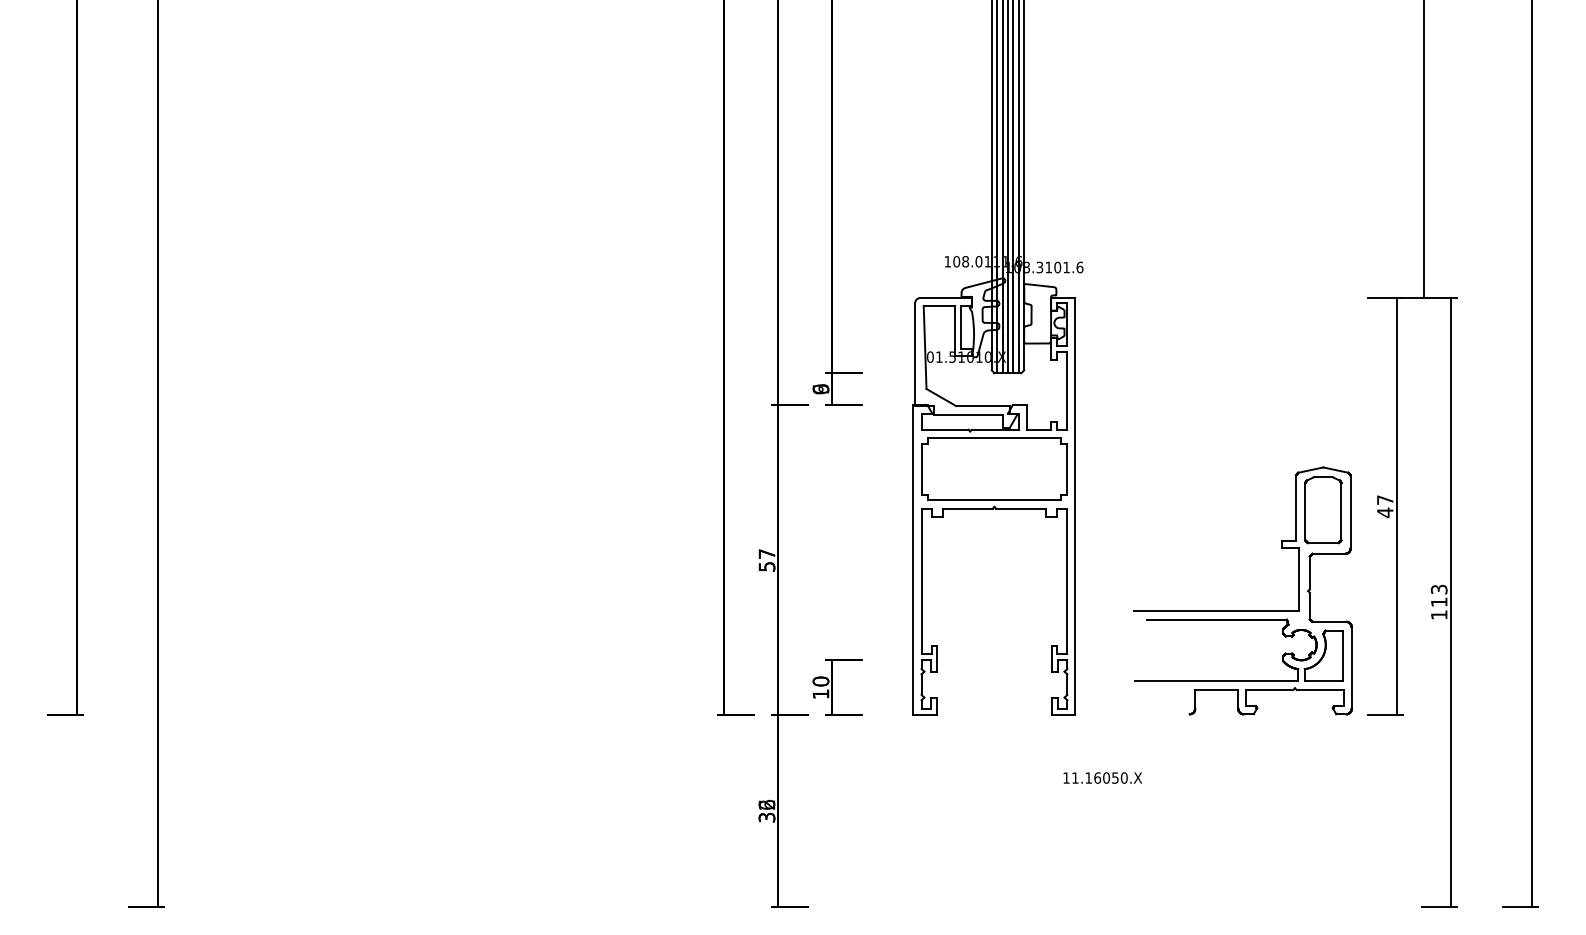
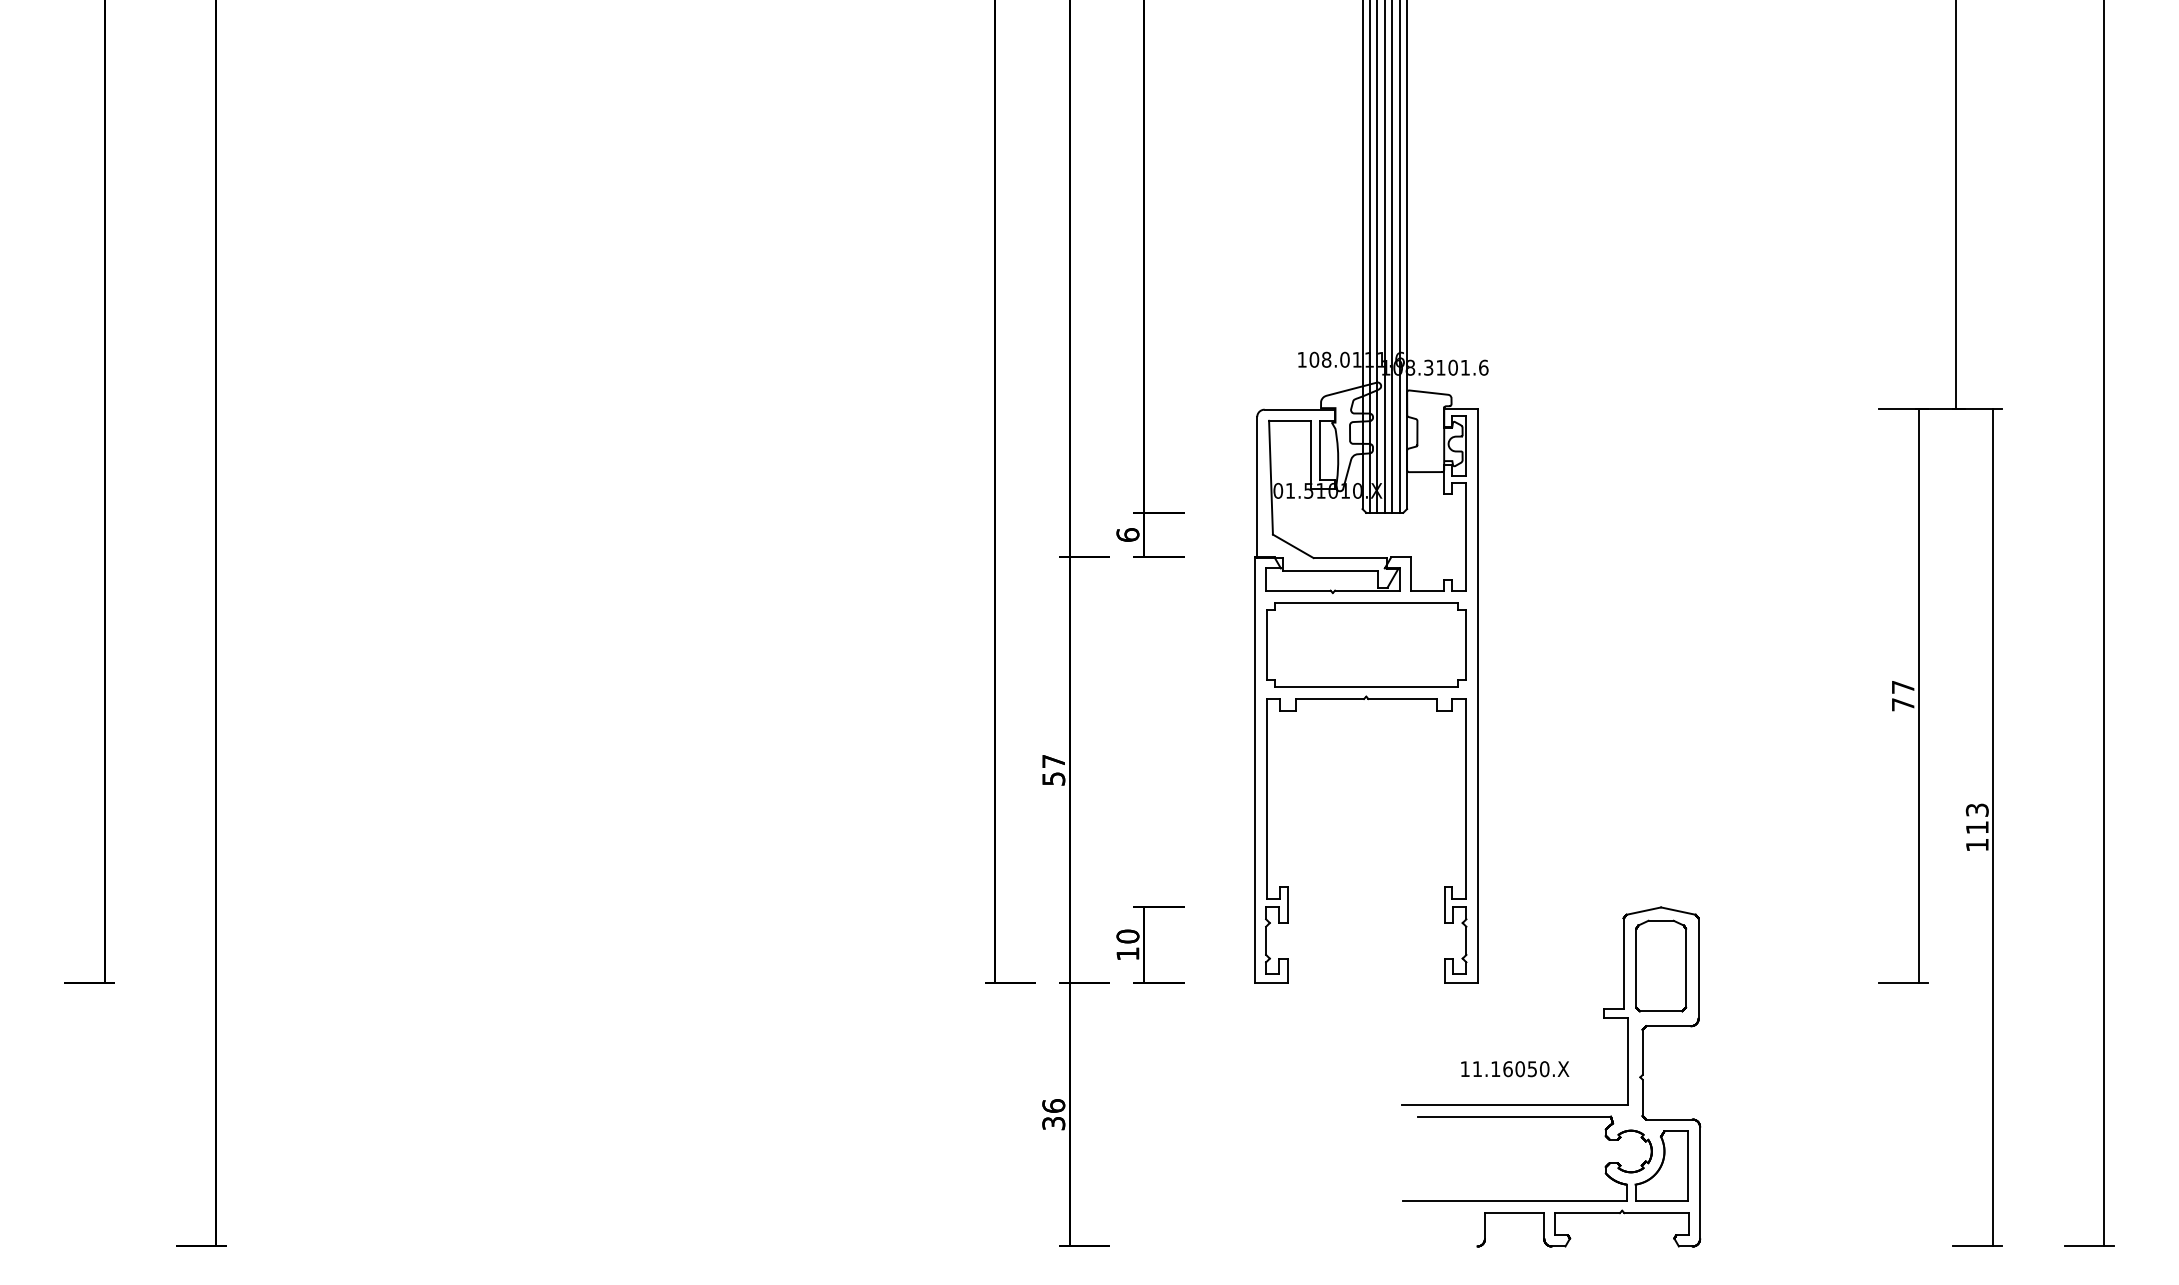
text: (820, 388) -> (1127, 534), 9 -> 6
text: (1385, 512) -> (1903, 704), 47 -> 77
part: (1243, 610) -> (1551, 1104), moved
text: (766, 804) -> (1053, 1105), 32 -> 36

